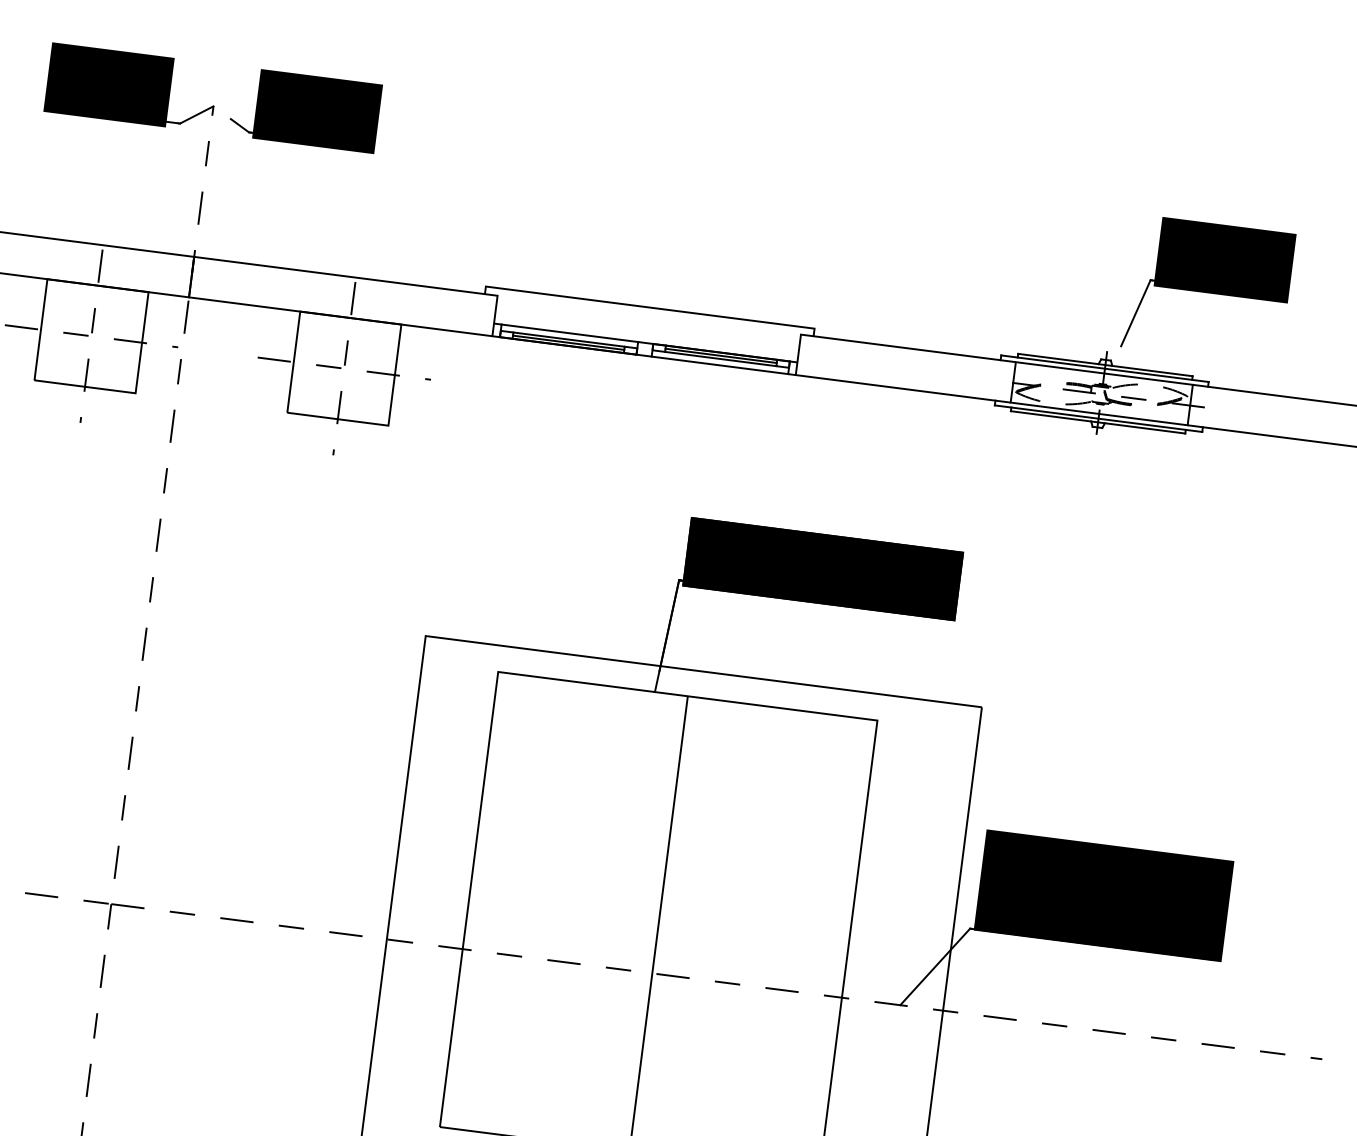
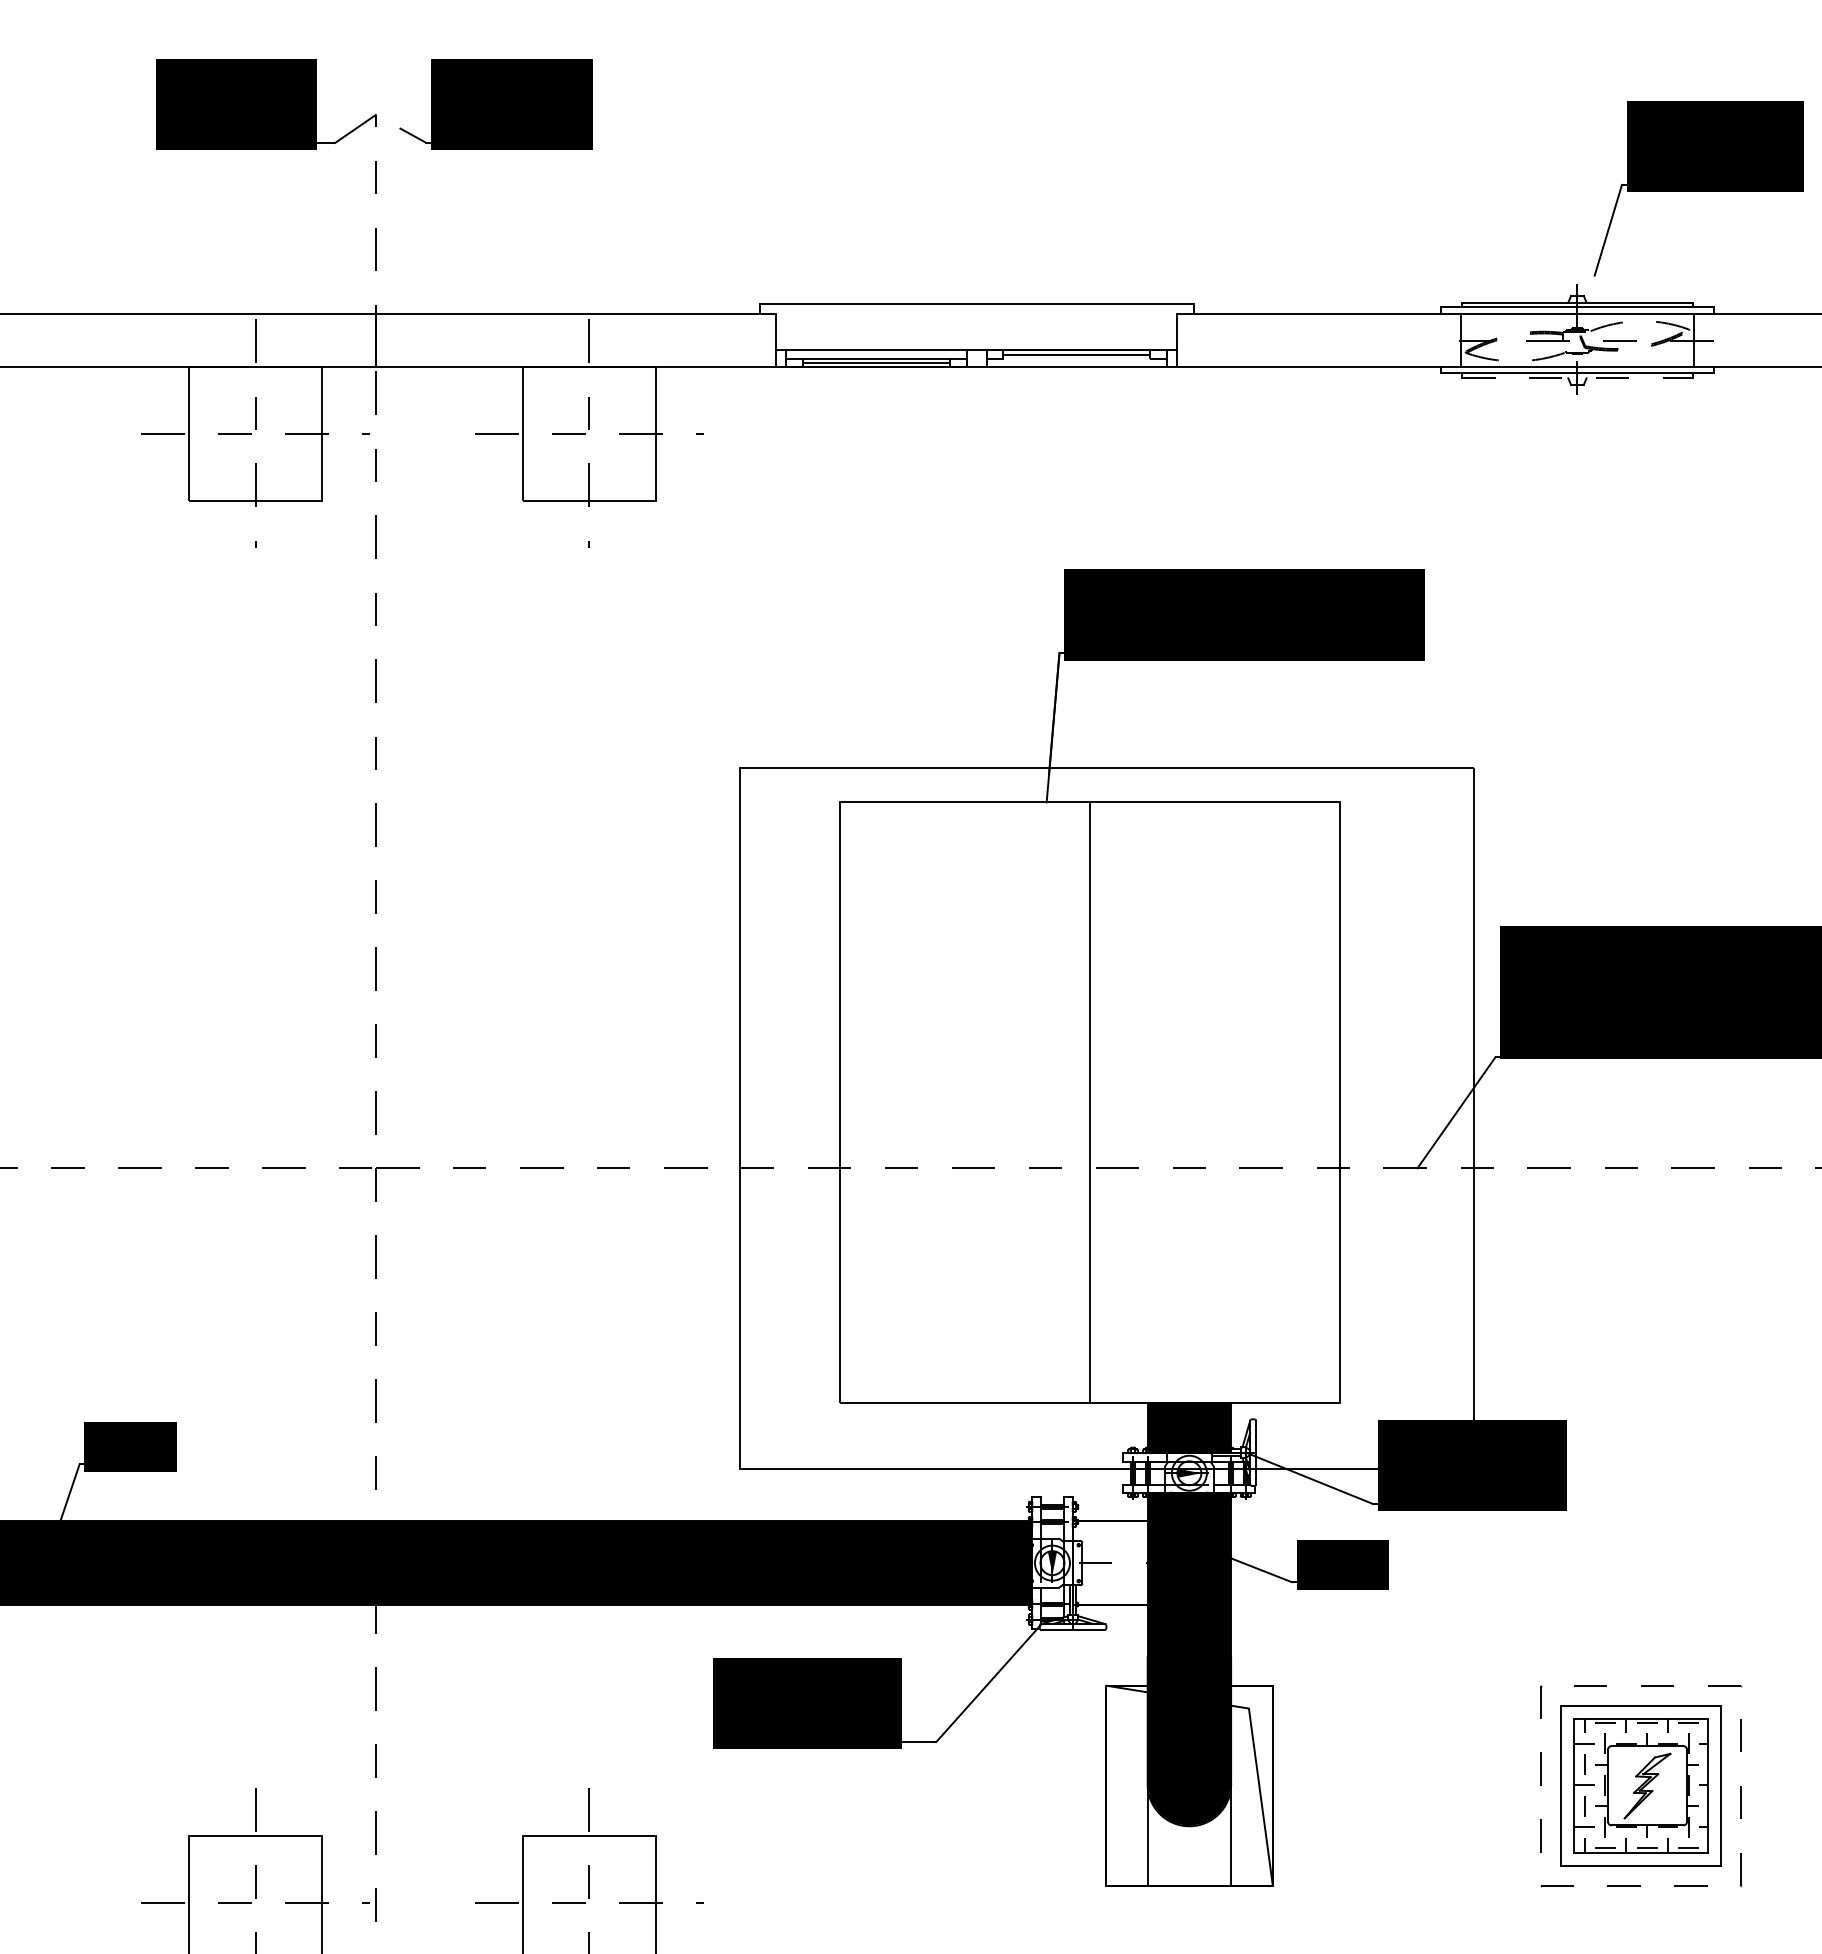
line: (720, 358) -> (1076, 358), removed
line: (1098, 422) -> (1577, 378), solid -> dashed

